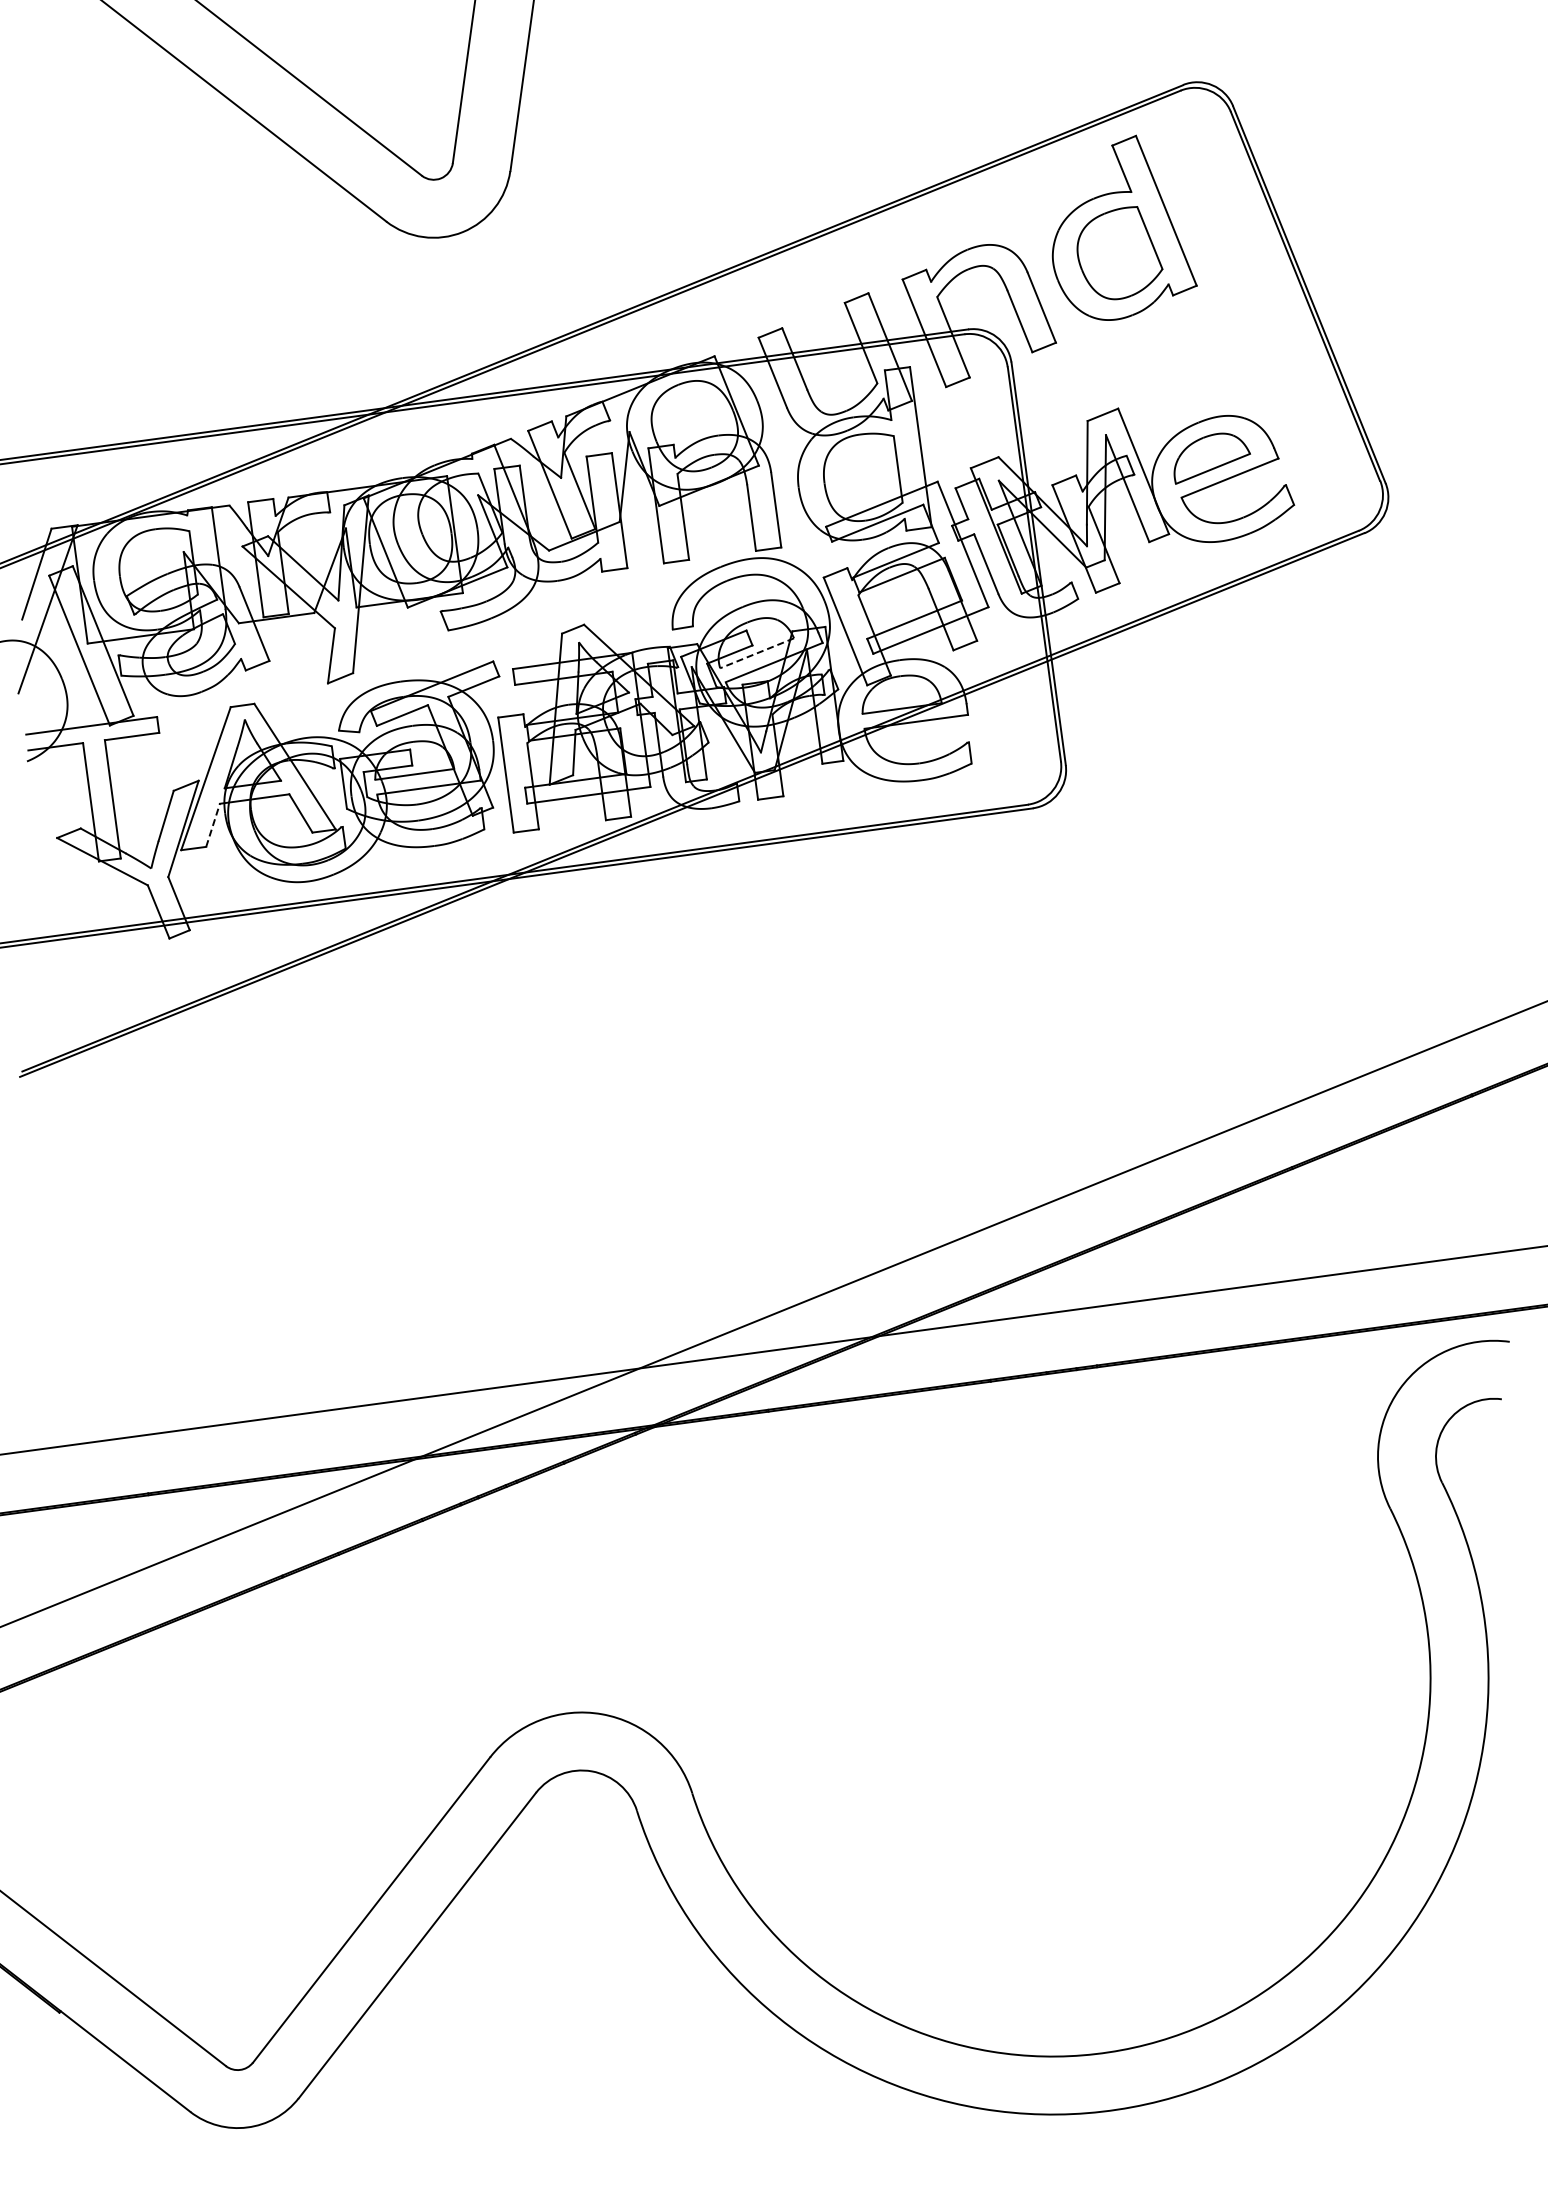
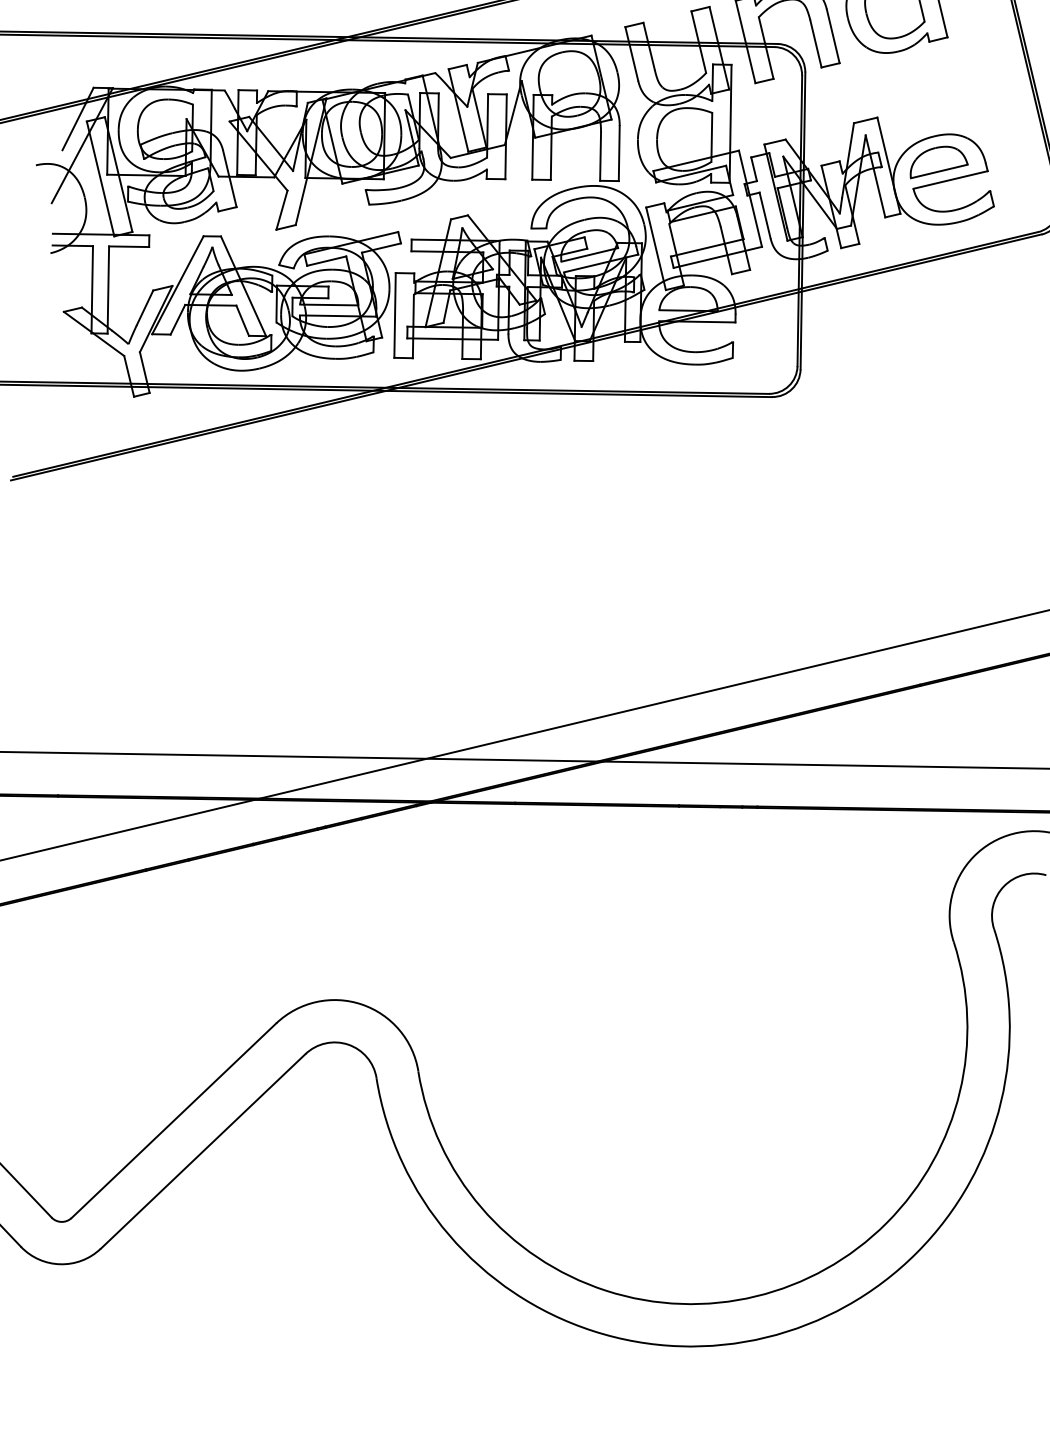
line: (757, 653) -> (590, 255), dashed -> solid
line: (213, 825) -> (178, 319), dashed -> solid

